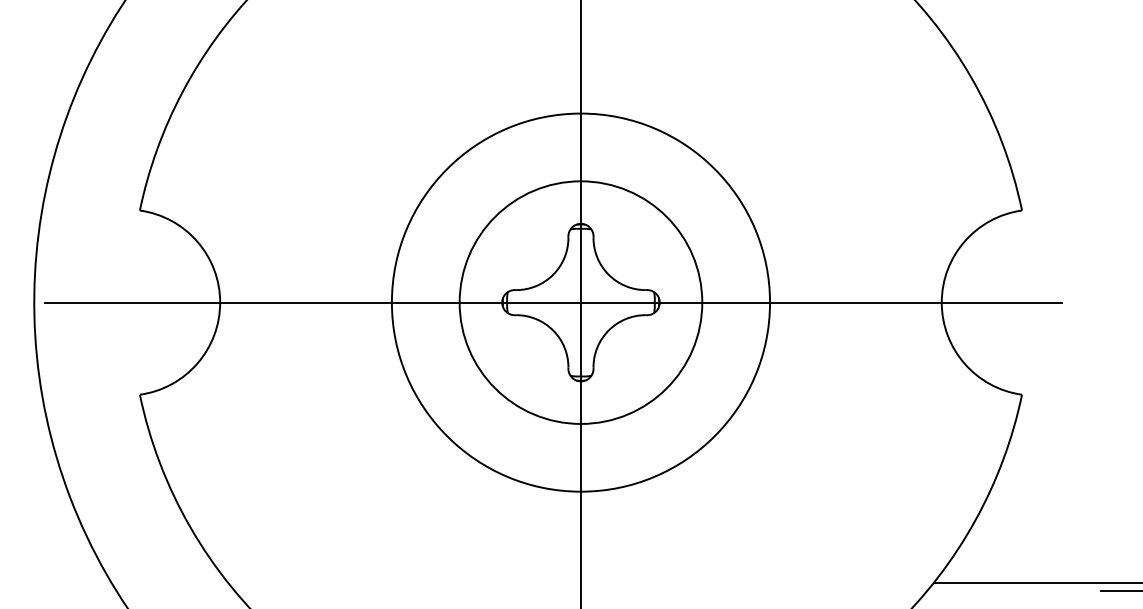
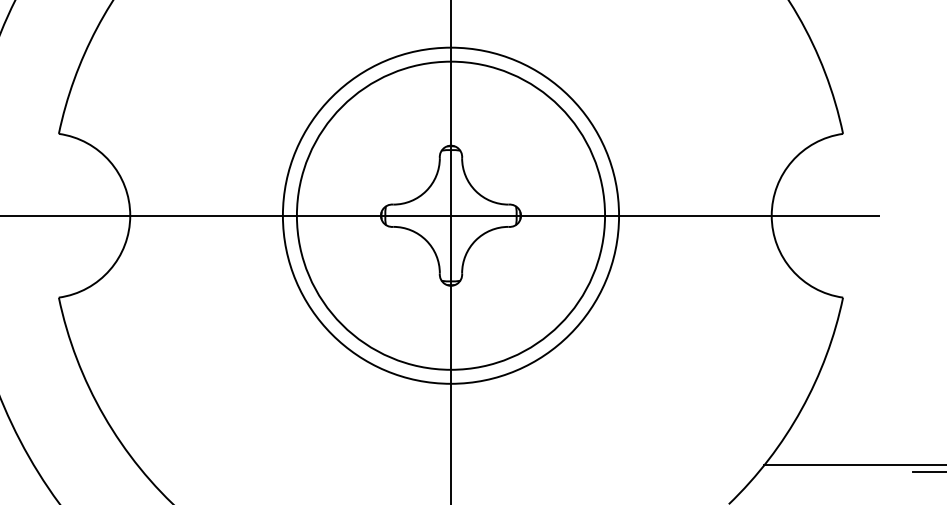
circle: (580, 302) -> (450, 215), size x1.43

